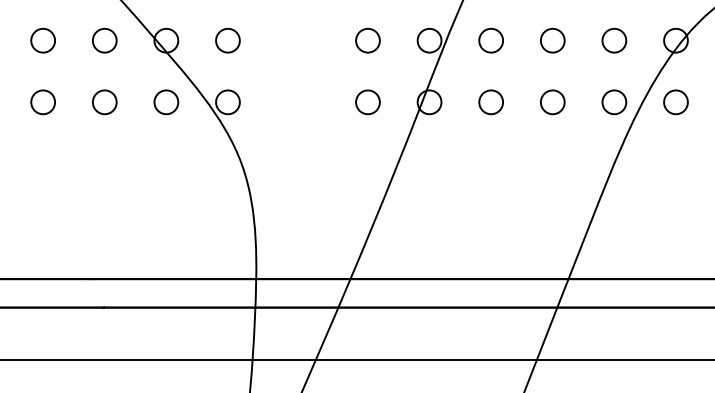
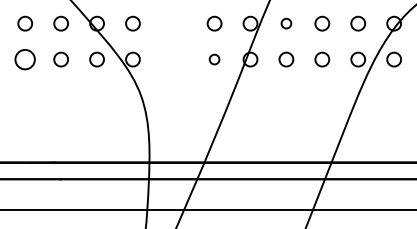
circle: (491, 40) -> (286, 23), size x0.7
circle: (43, 102) -> (25, 59), size x1.4
circle: (367, 102) -> (214, 59), size x0.7

